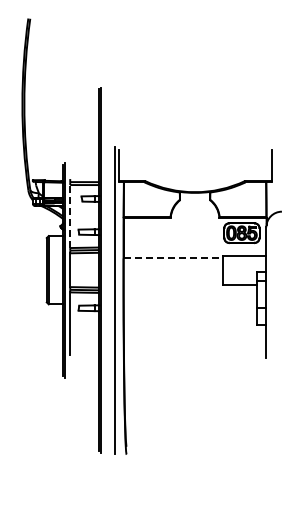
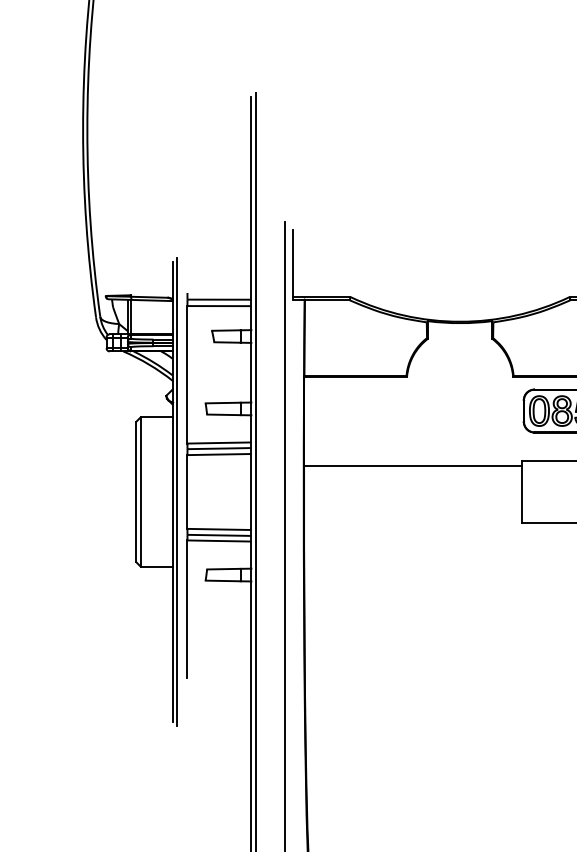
line: (70, 216) -> (188, 374), dashed -> solid
line: (173, 258) -> (412, 466), dashed -> solid

